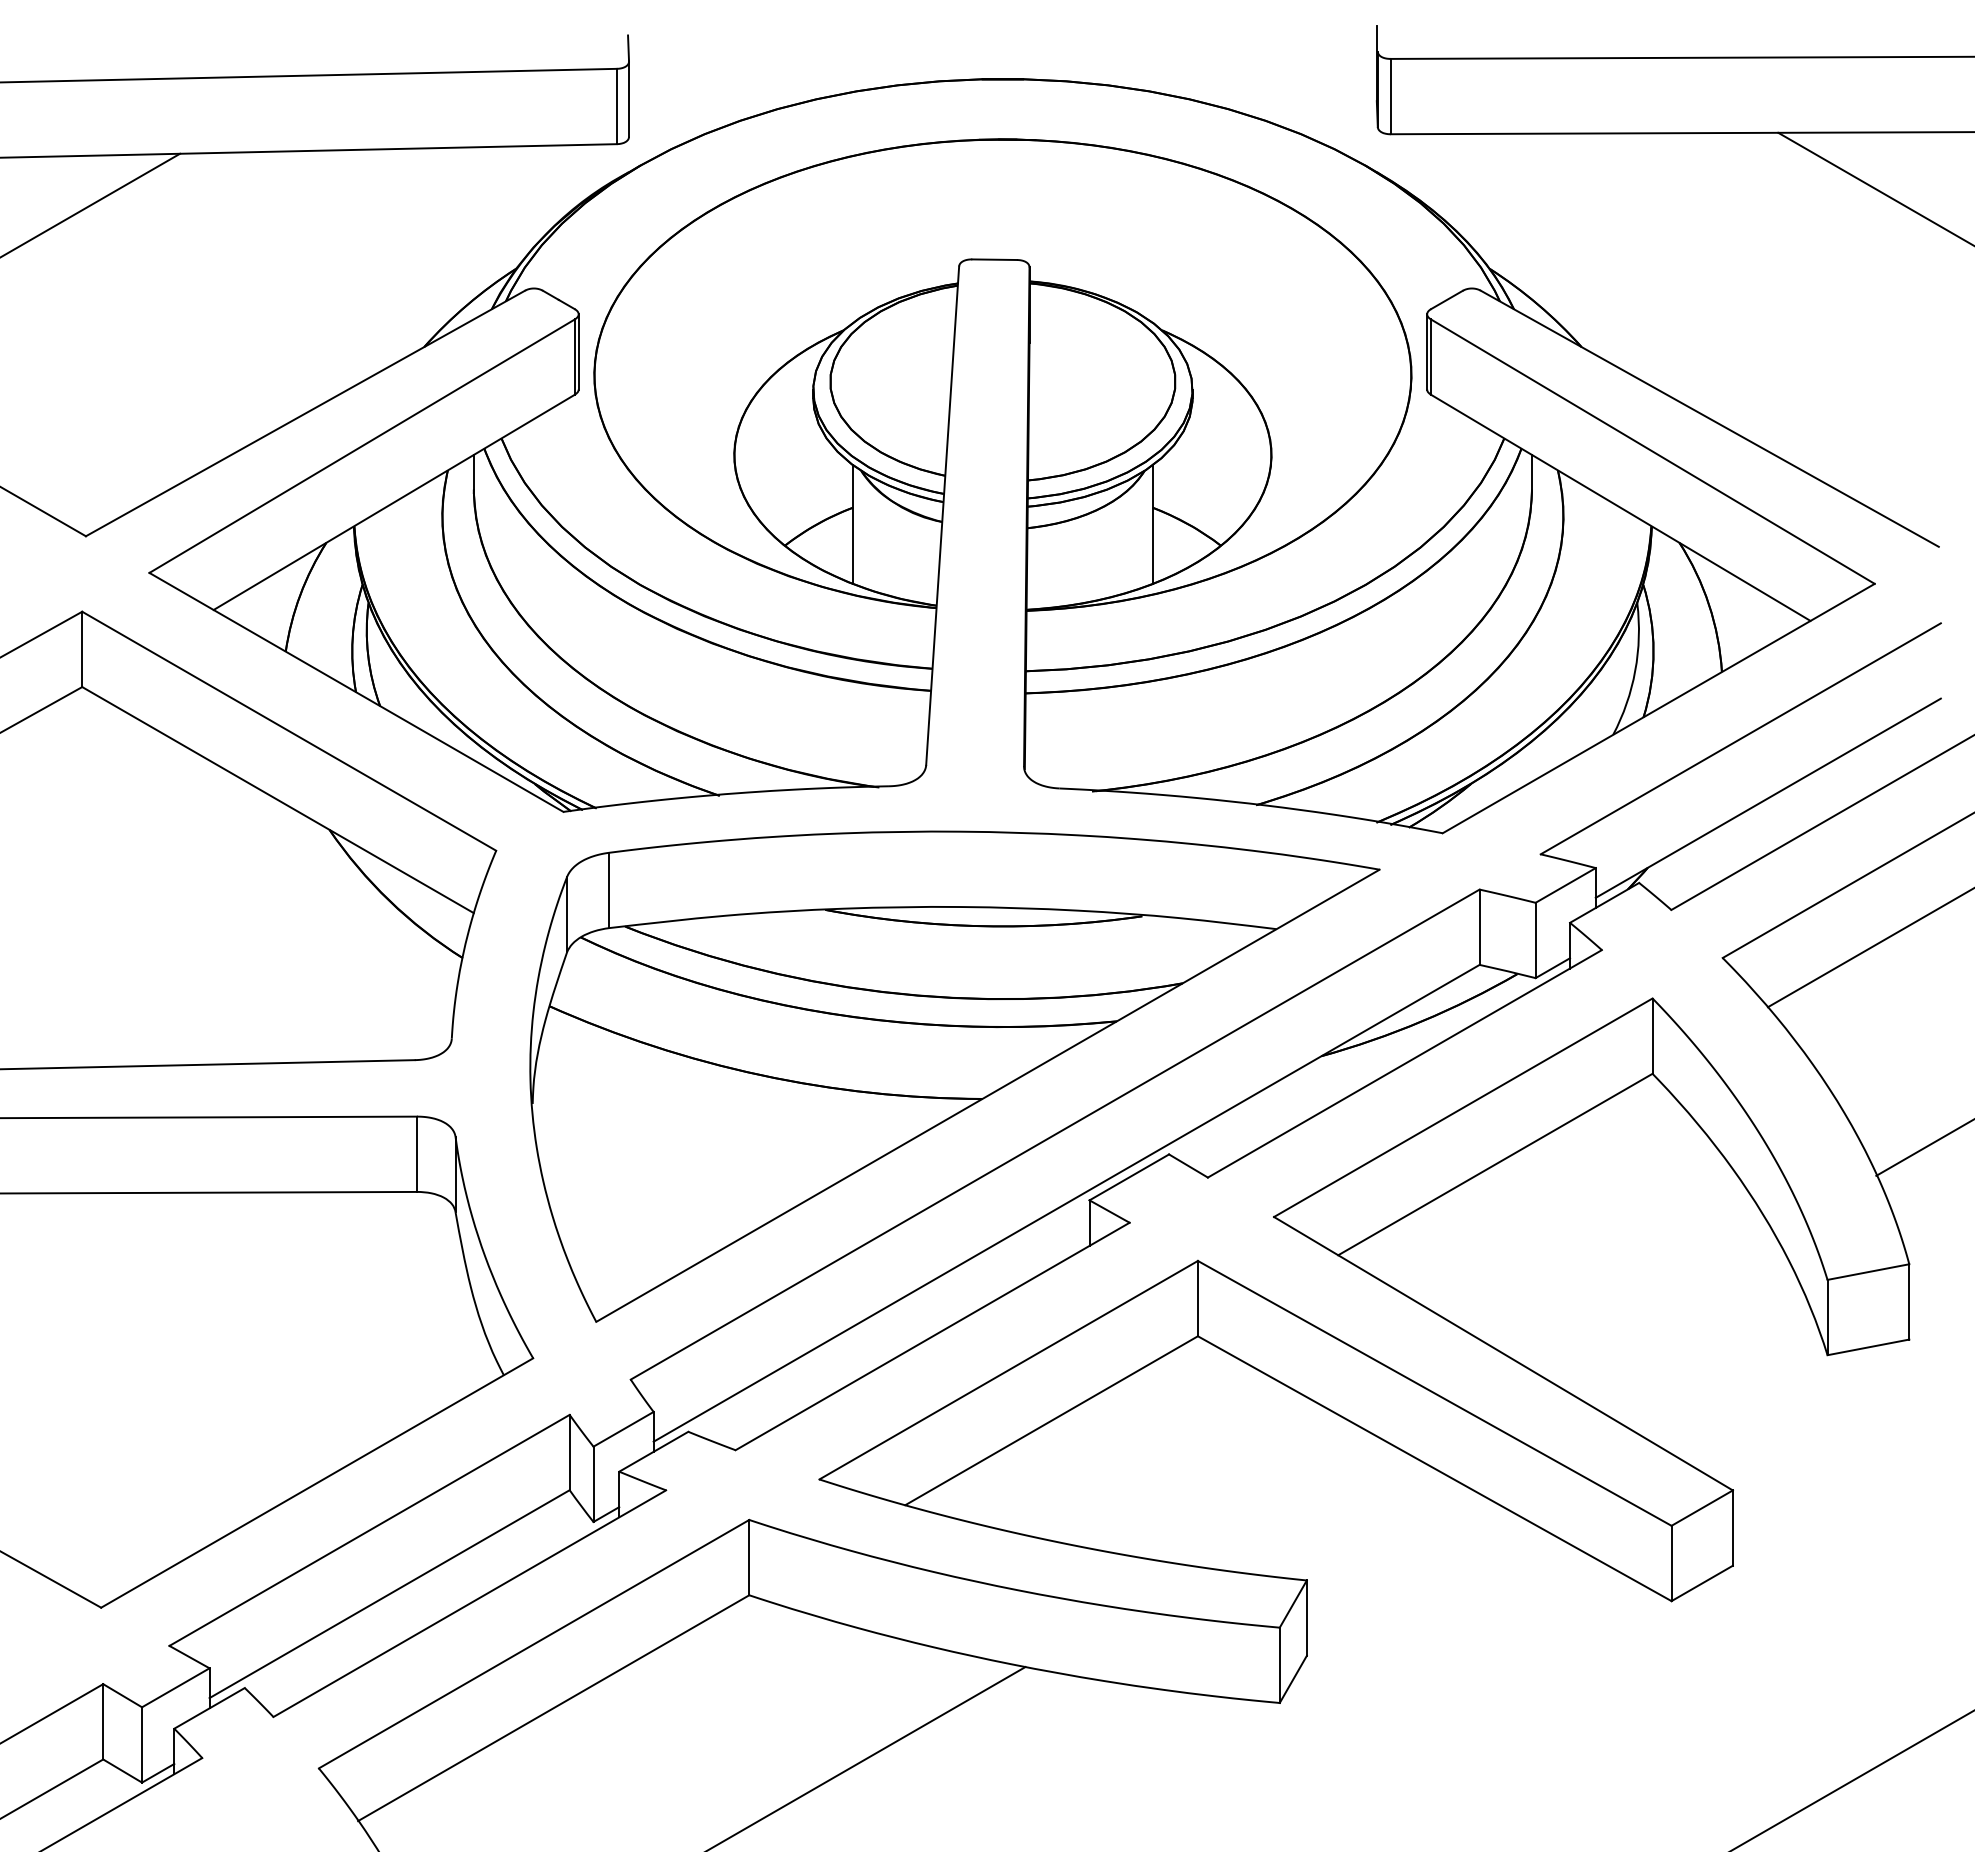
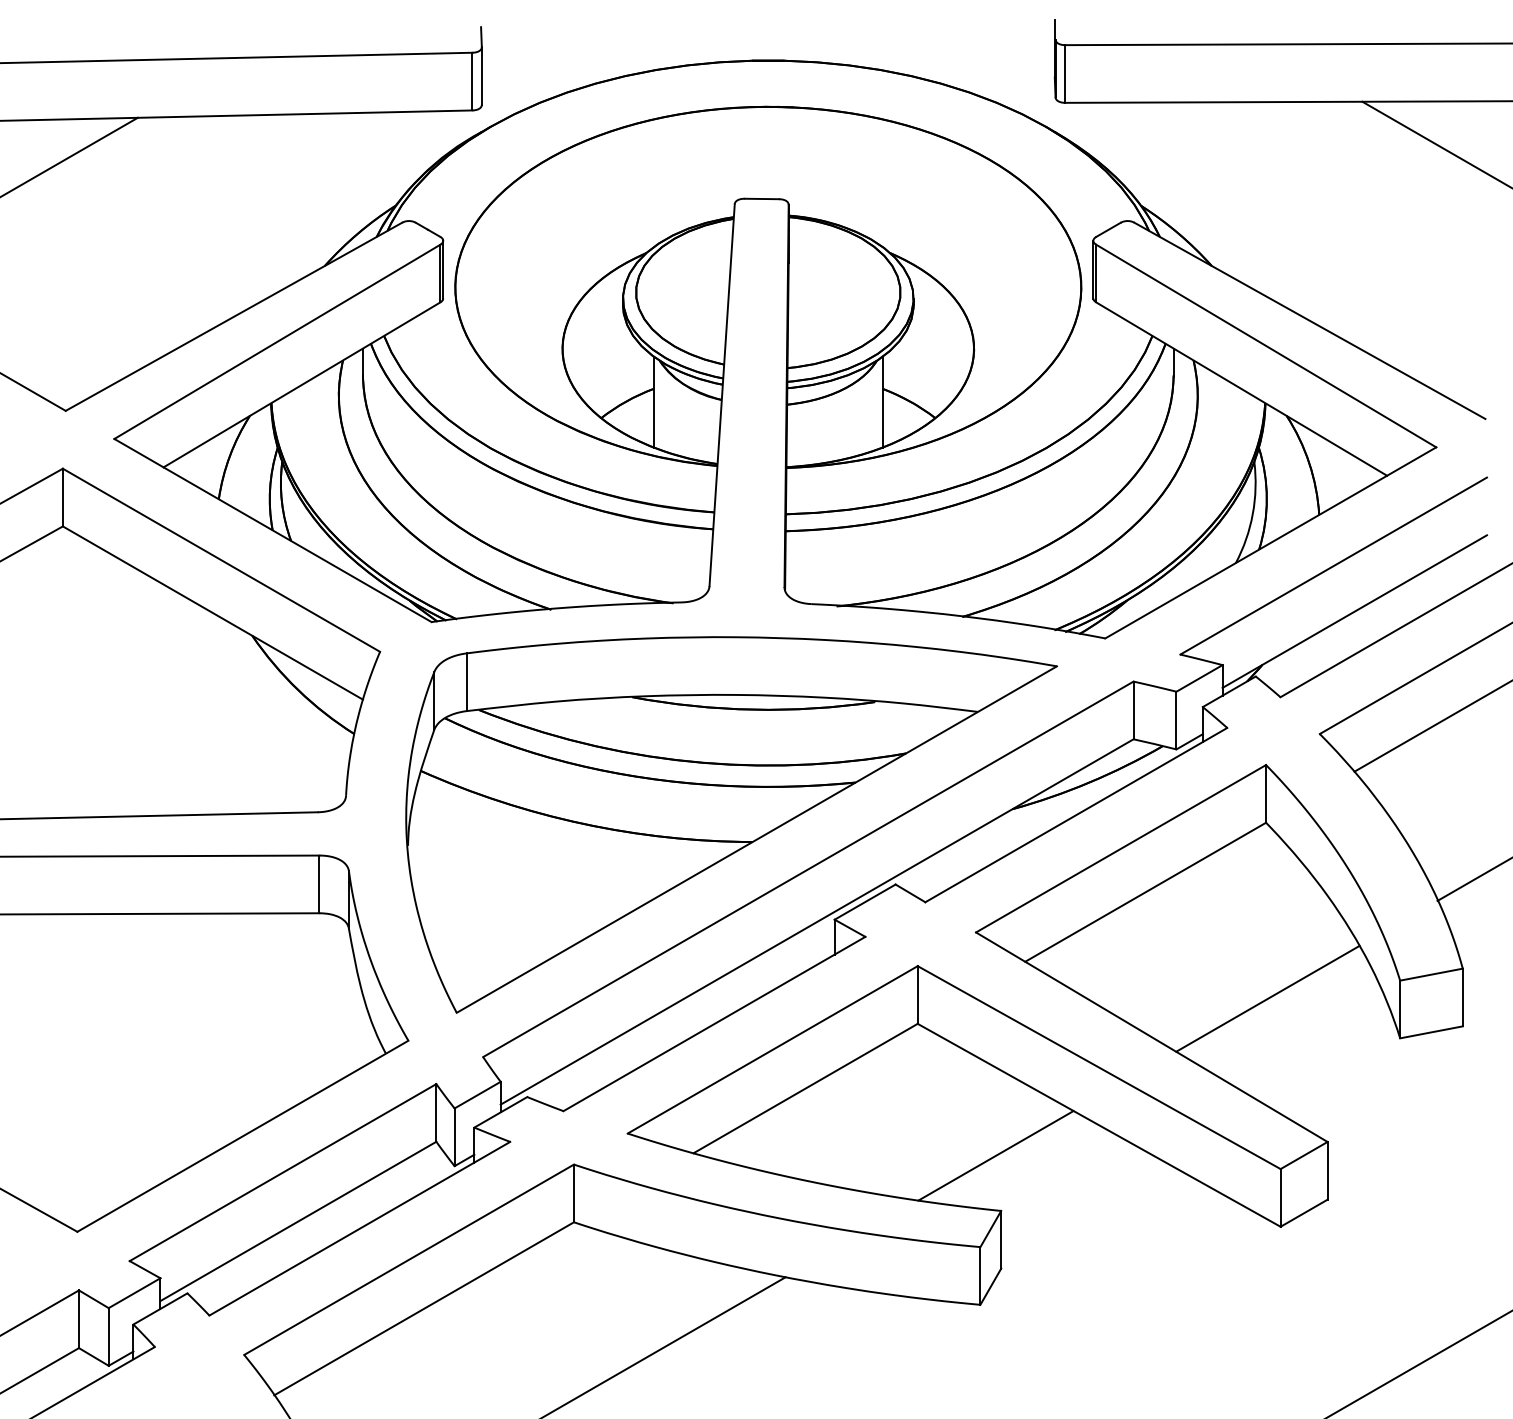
line: (1654, 1303) -> (1267, 998), added
line: (1299, 1508) -> (995, 1155), added

